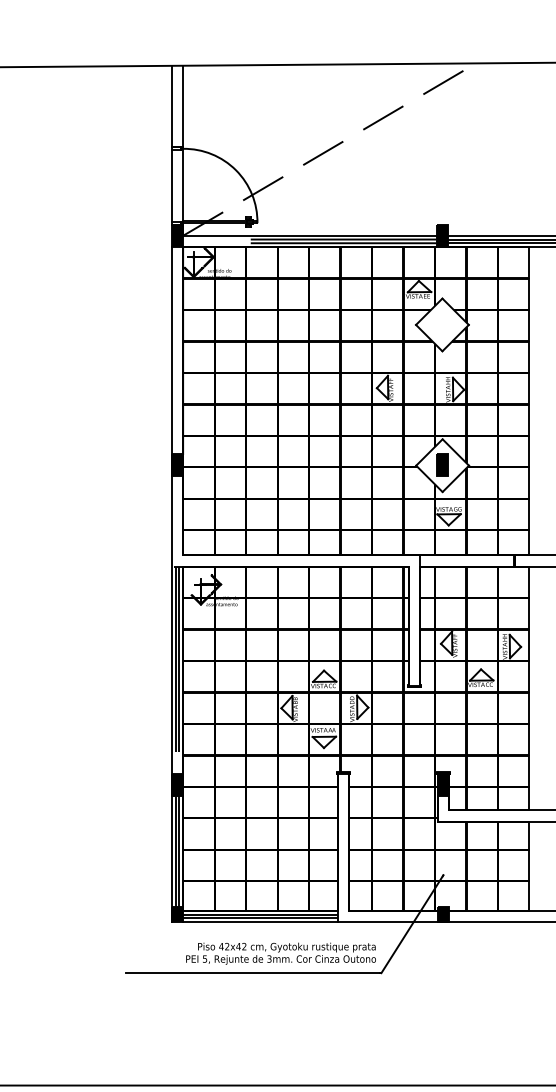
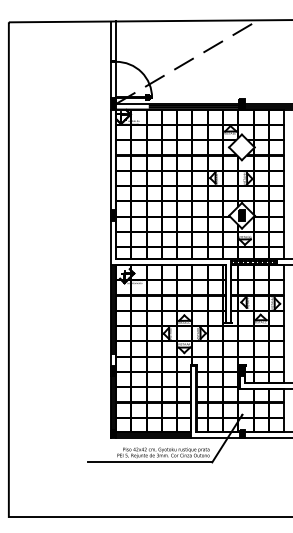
hatch: (466, 559) -> (253, 261), added

